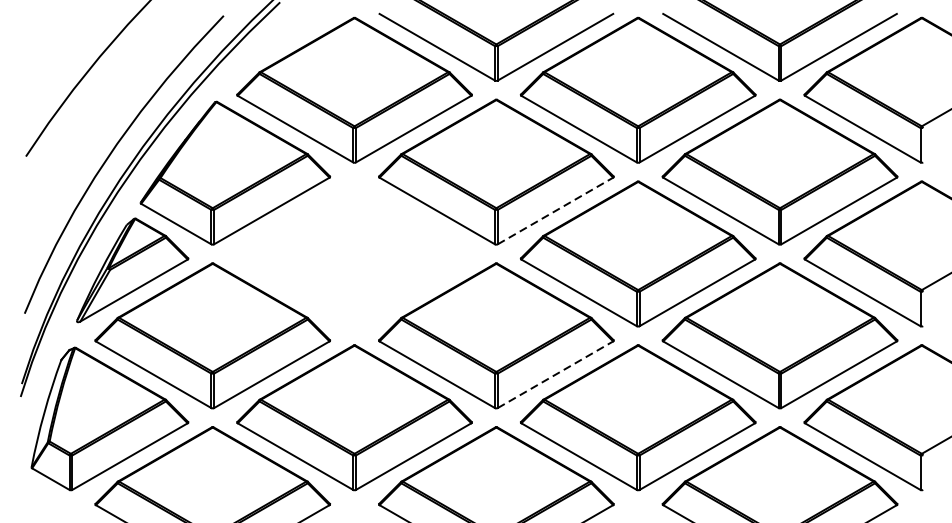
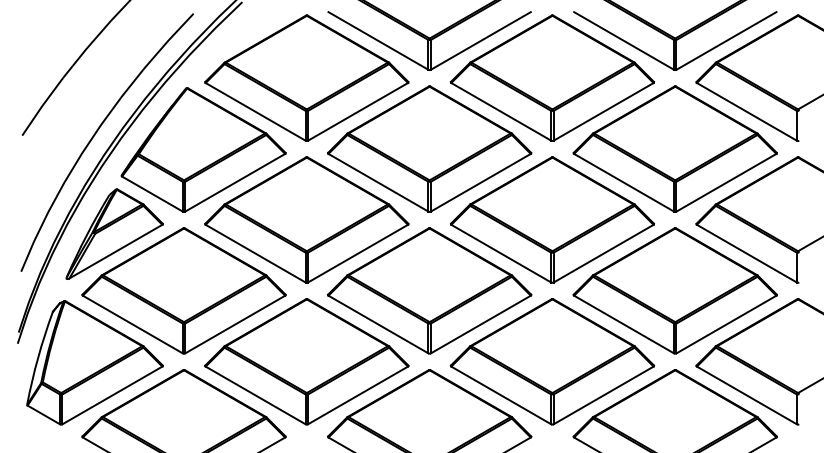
line: (555, 210) -> (480, 182), dashed -> solid
part: (354, 253) -> (306, 219), added
line: (555, 374) -> (480, 324), dashed -> solid

